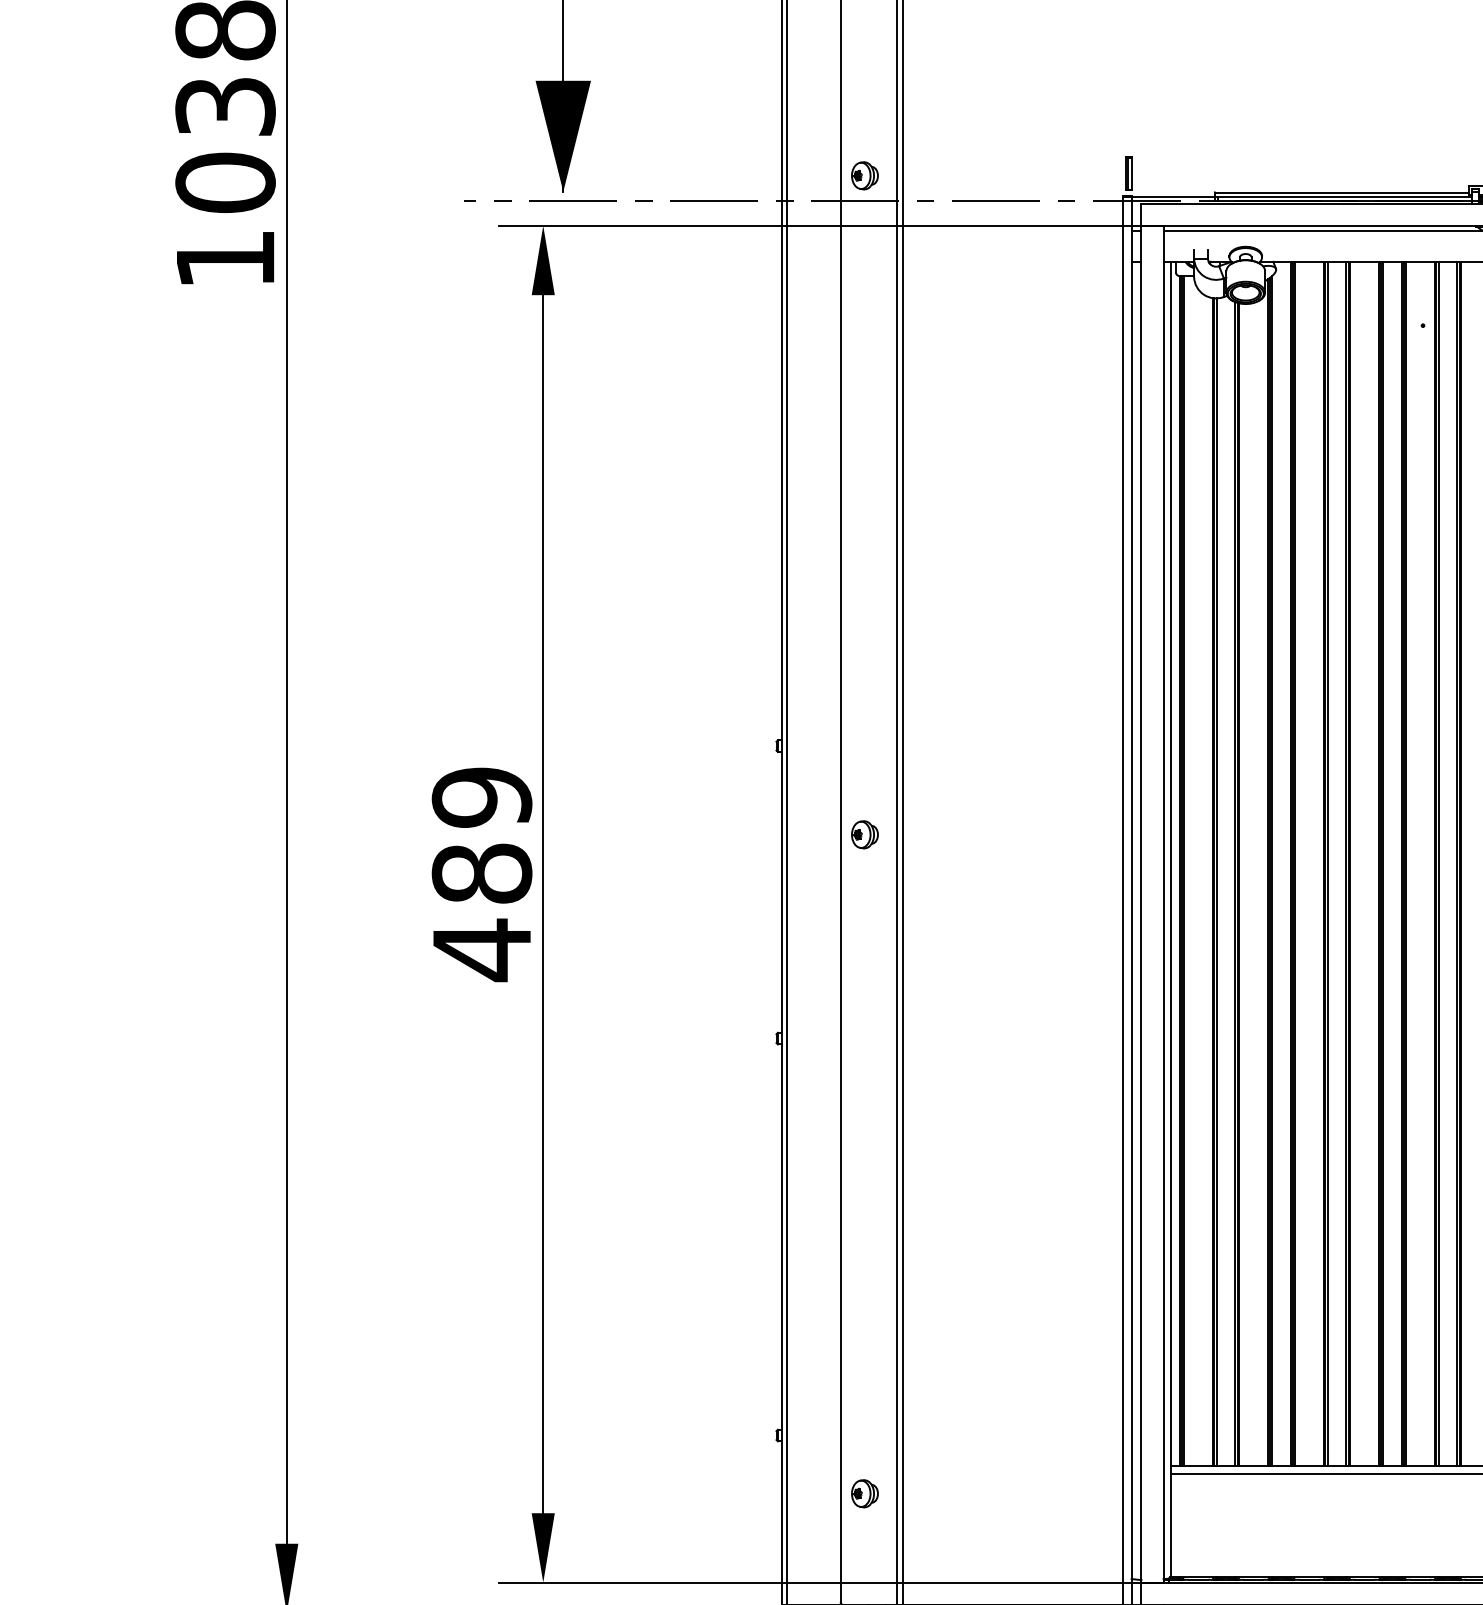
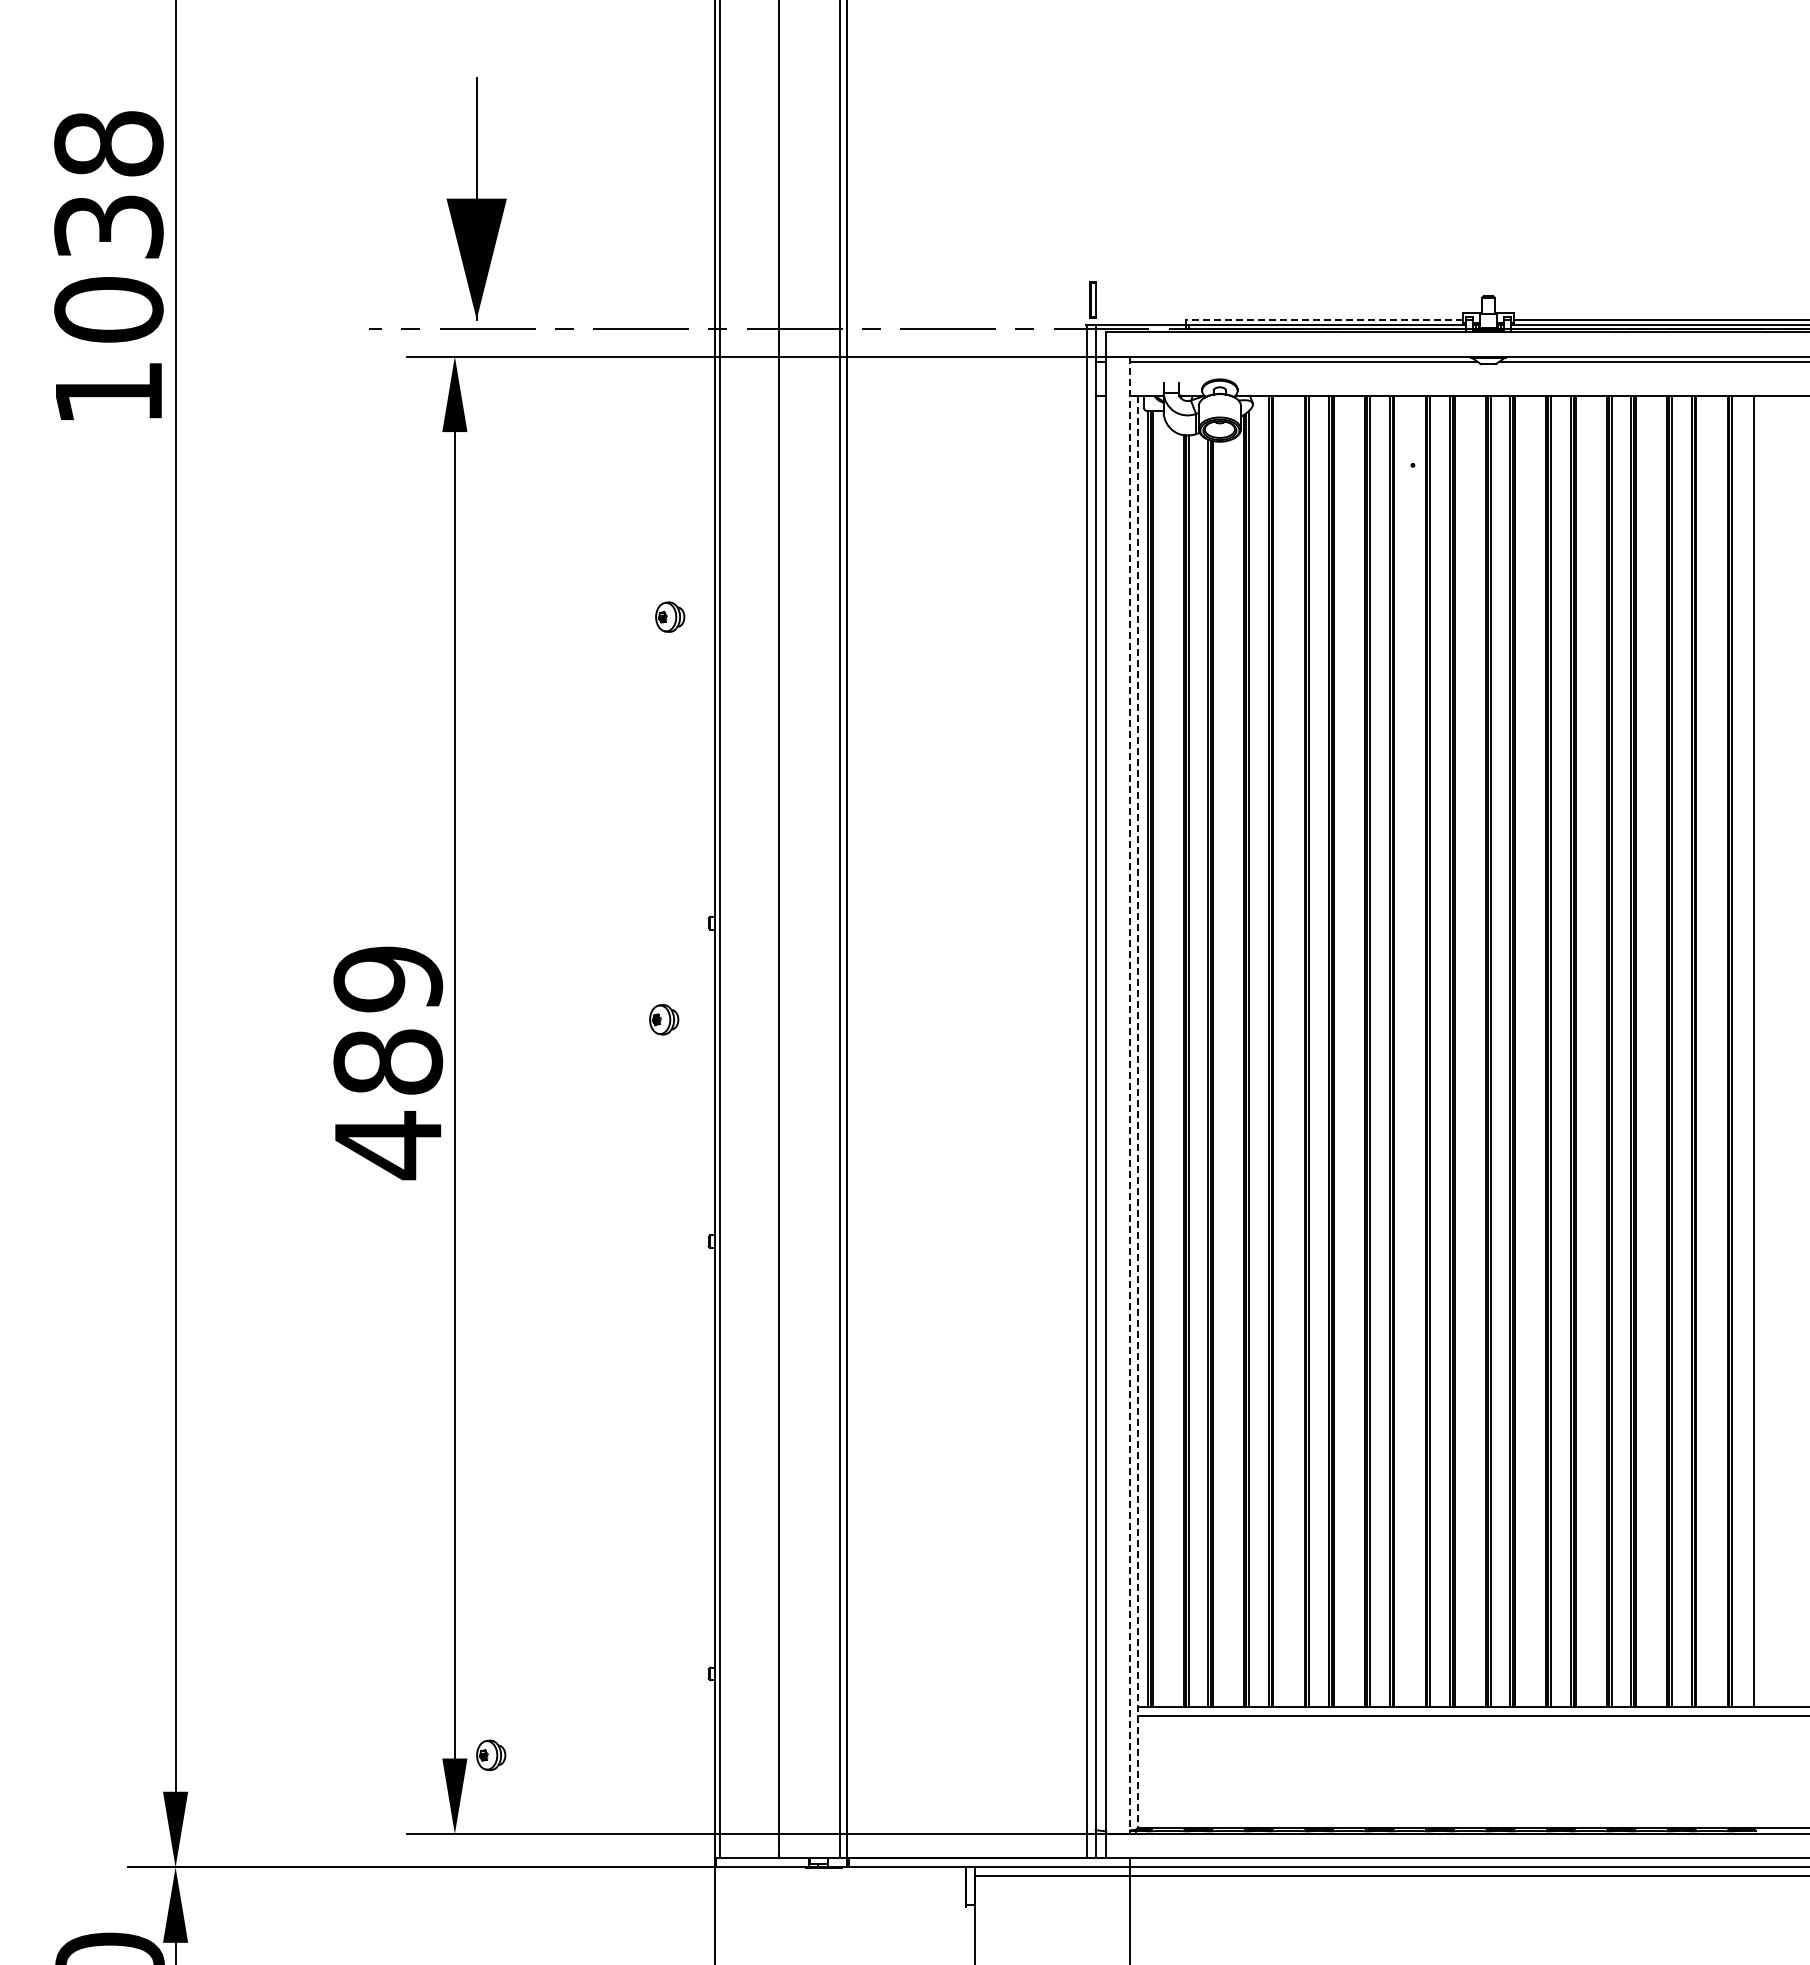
part: (865, 175) -> (670, 616), moved
line: (1341, 192) -> (1324, 320), solid -> dashed
part: (865, 834) -> (664, 1019), moved
line: (1163, 904) -> (1130, 1095), solid -> dashed
line: (1170, 919) -> (1137, 1111), solid -> dashed
part: (865, 1493) -> (491, 1755), moved

